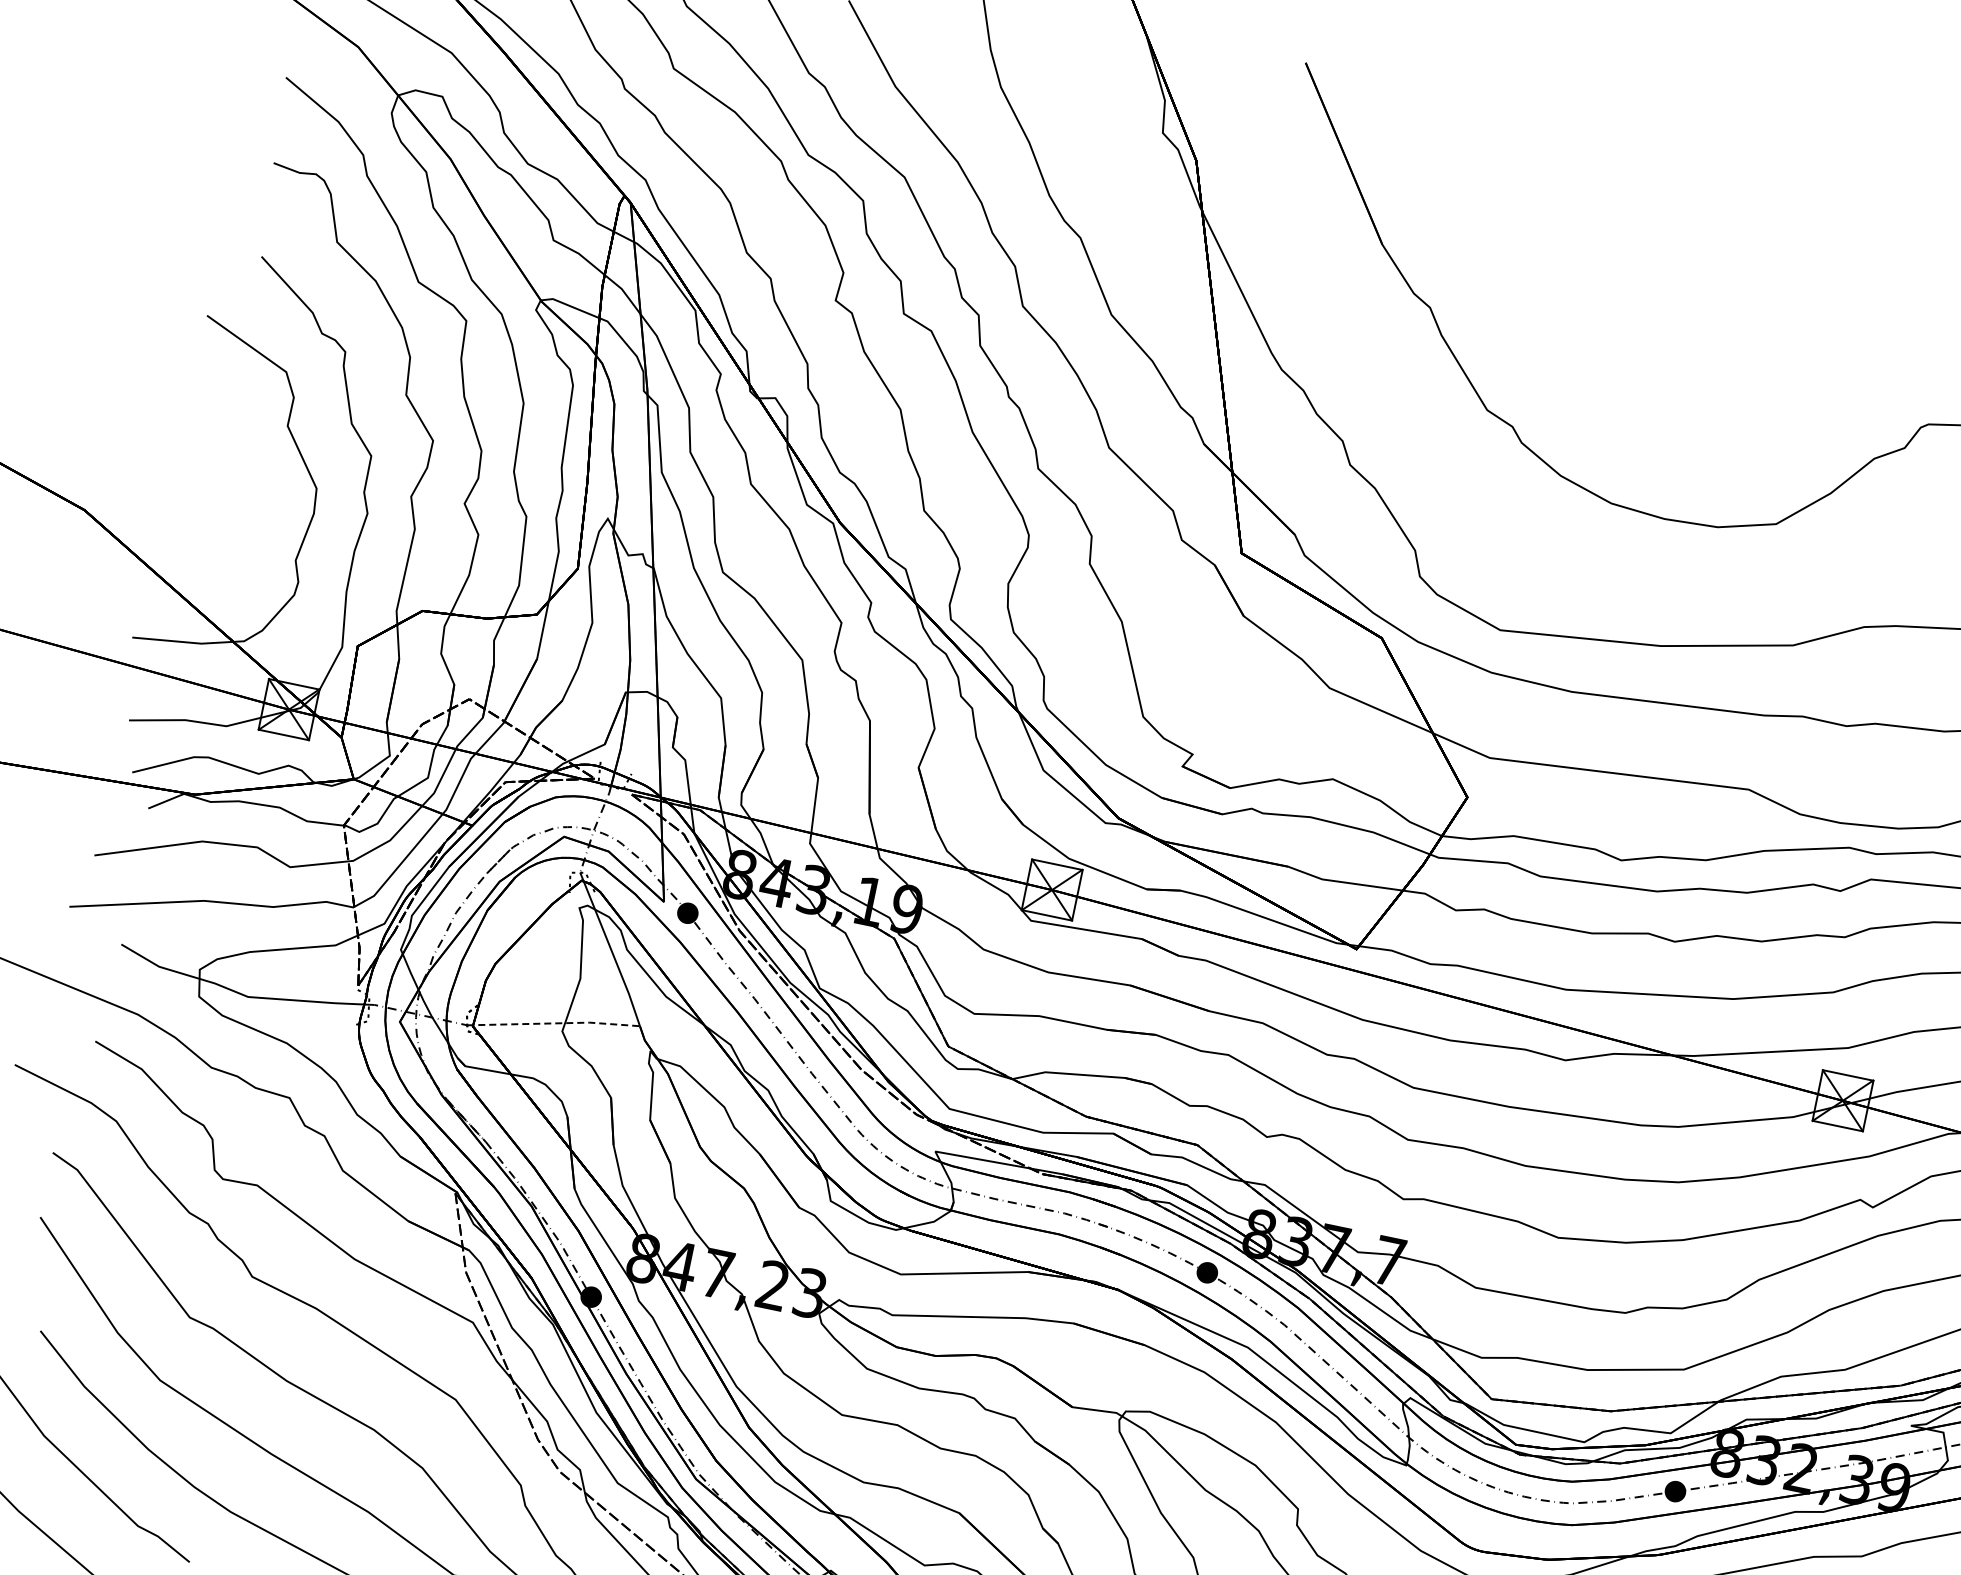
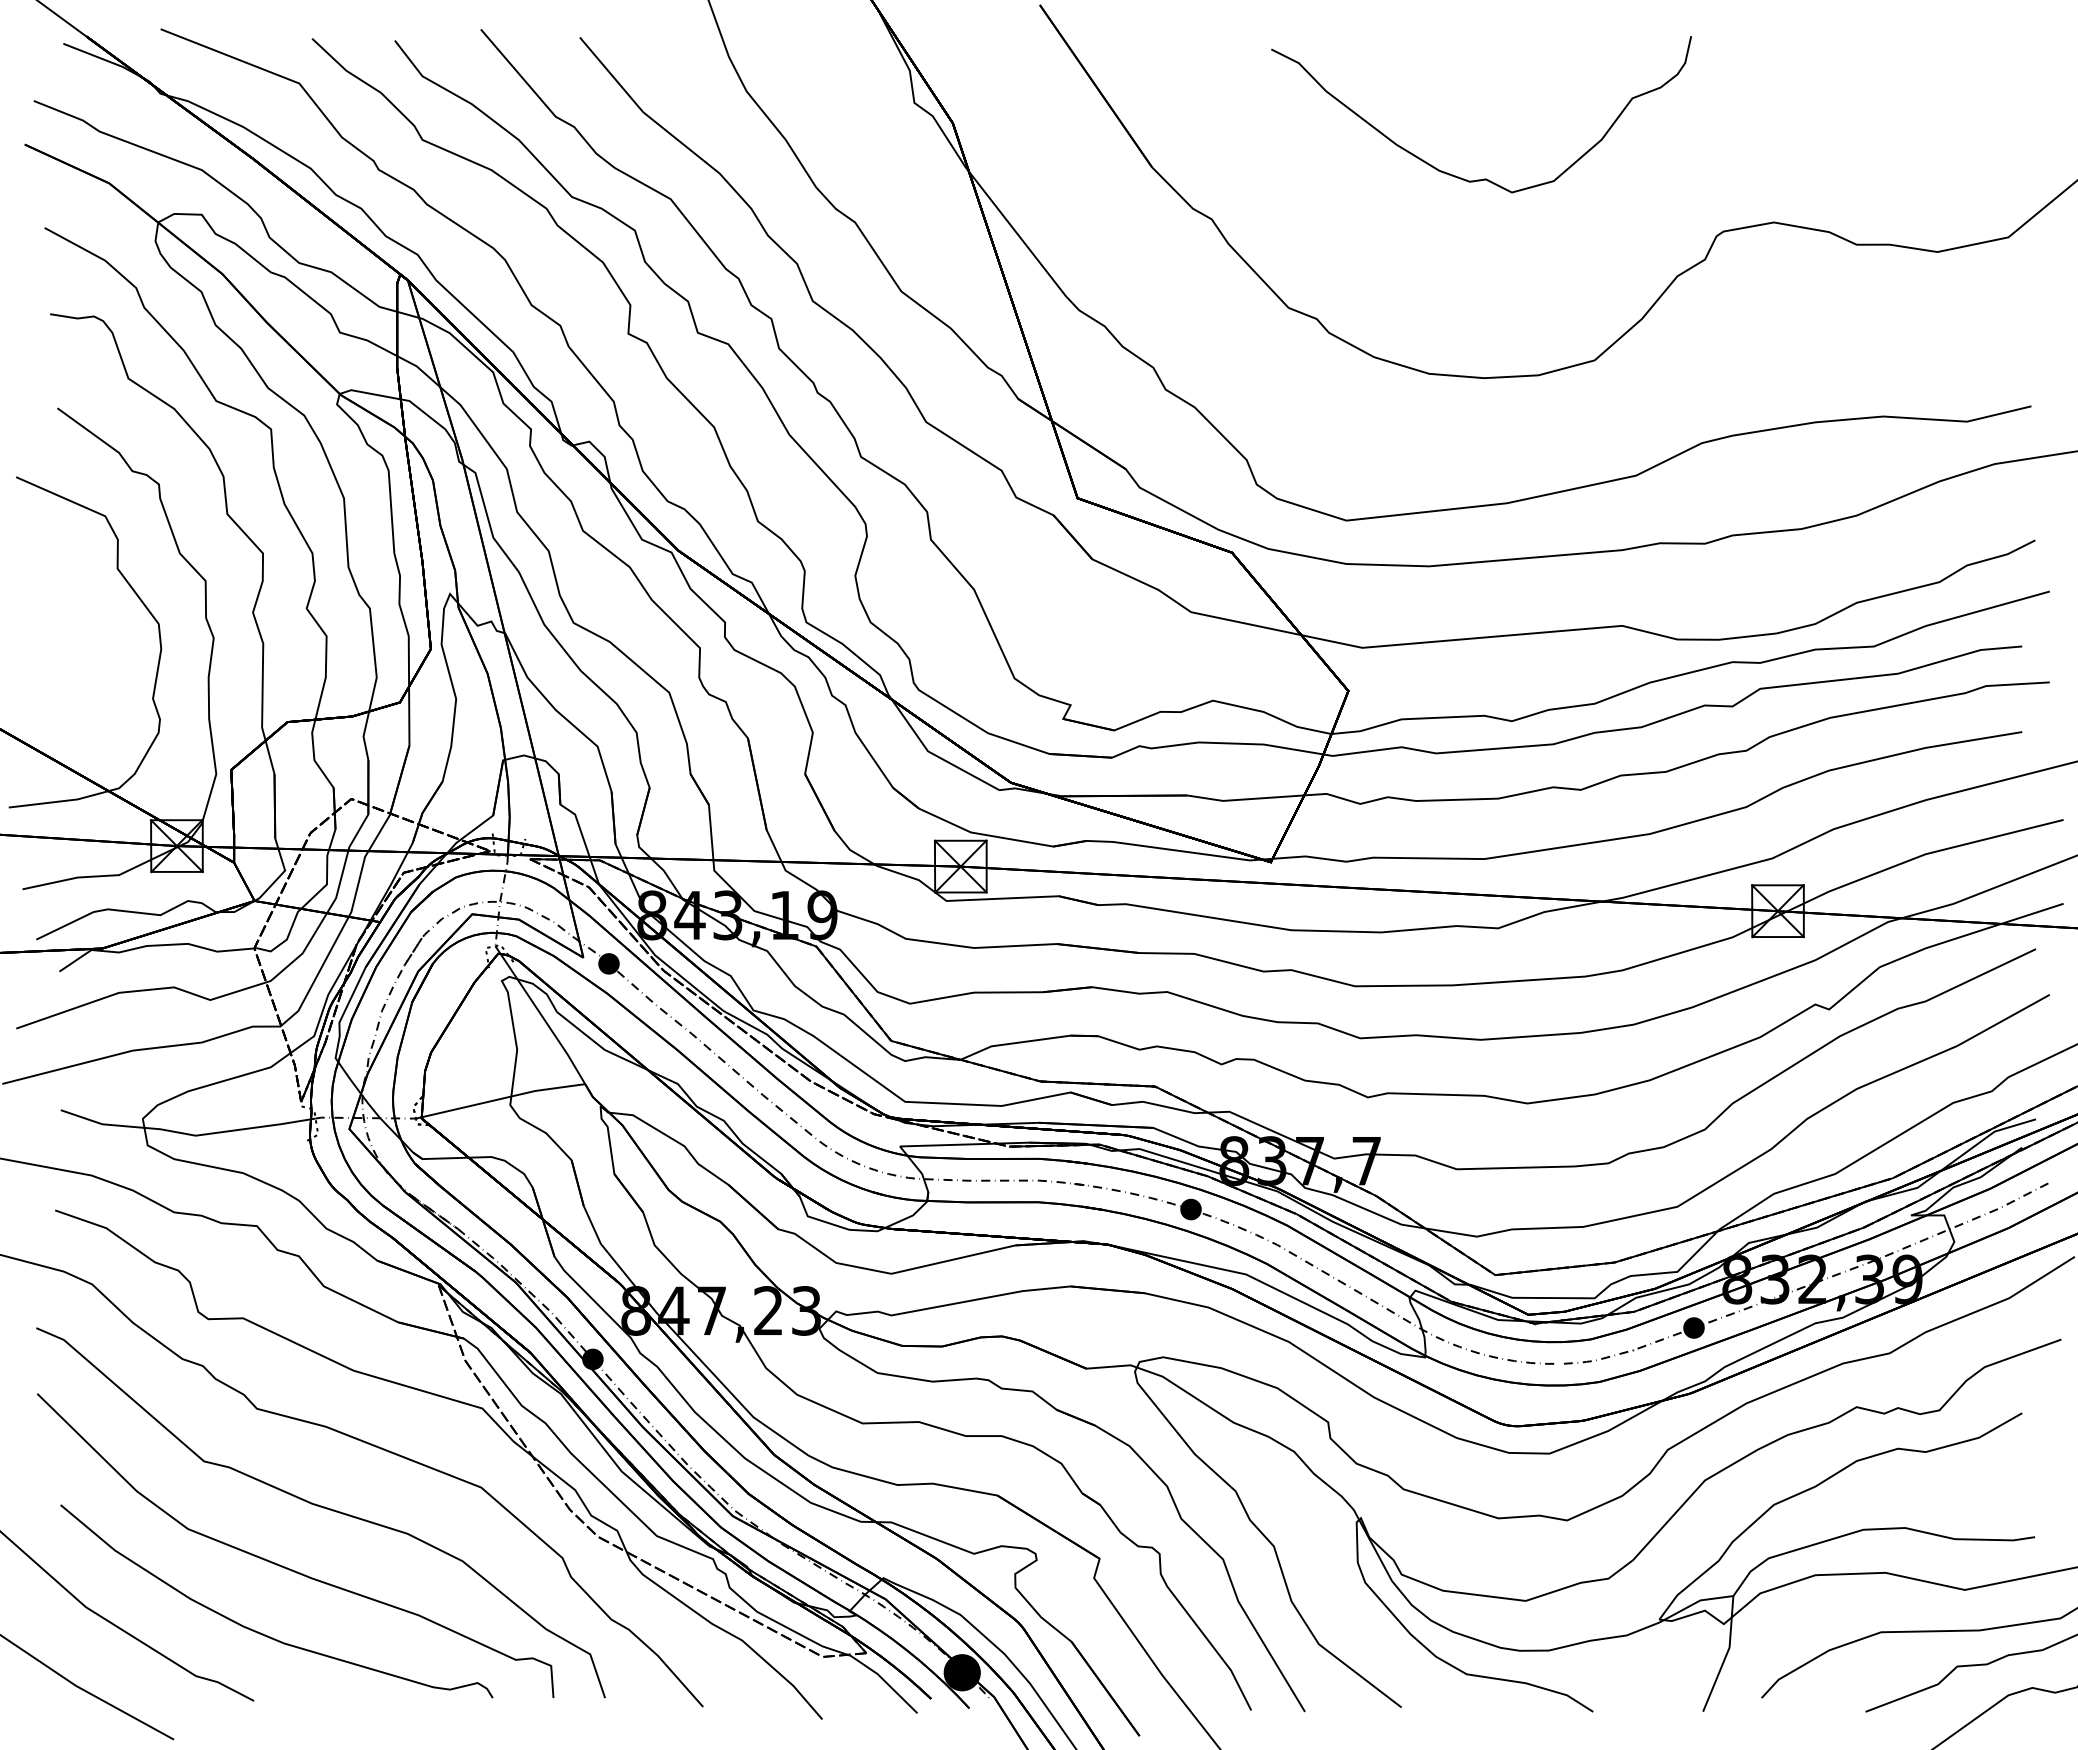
curve: (1704, 323) -> (1483, 178), added
line: (555, 1023) -> (501, 1098), dashed -> solid

